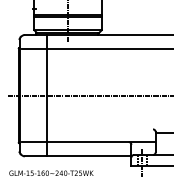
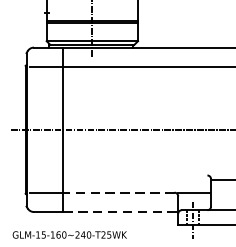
line: (87, 142) -> (118, 193), solid -> dashed
line: (89, 156) -> (121, 212), solid -> dashed

